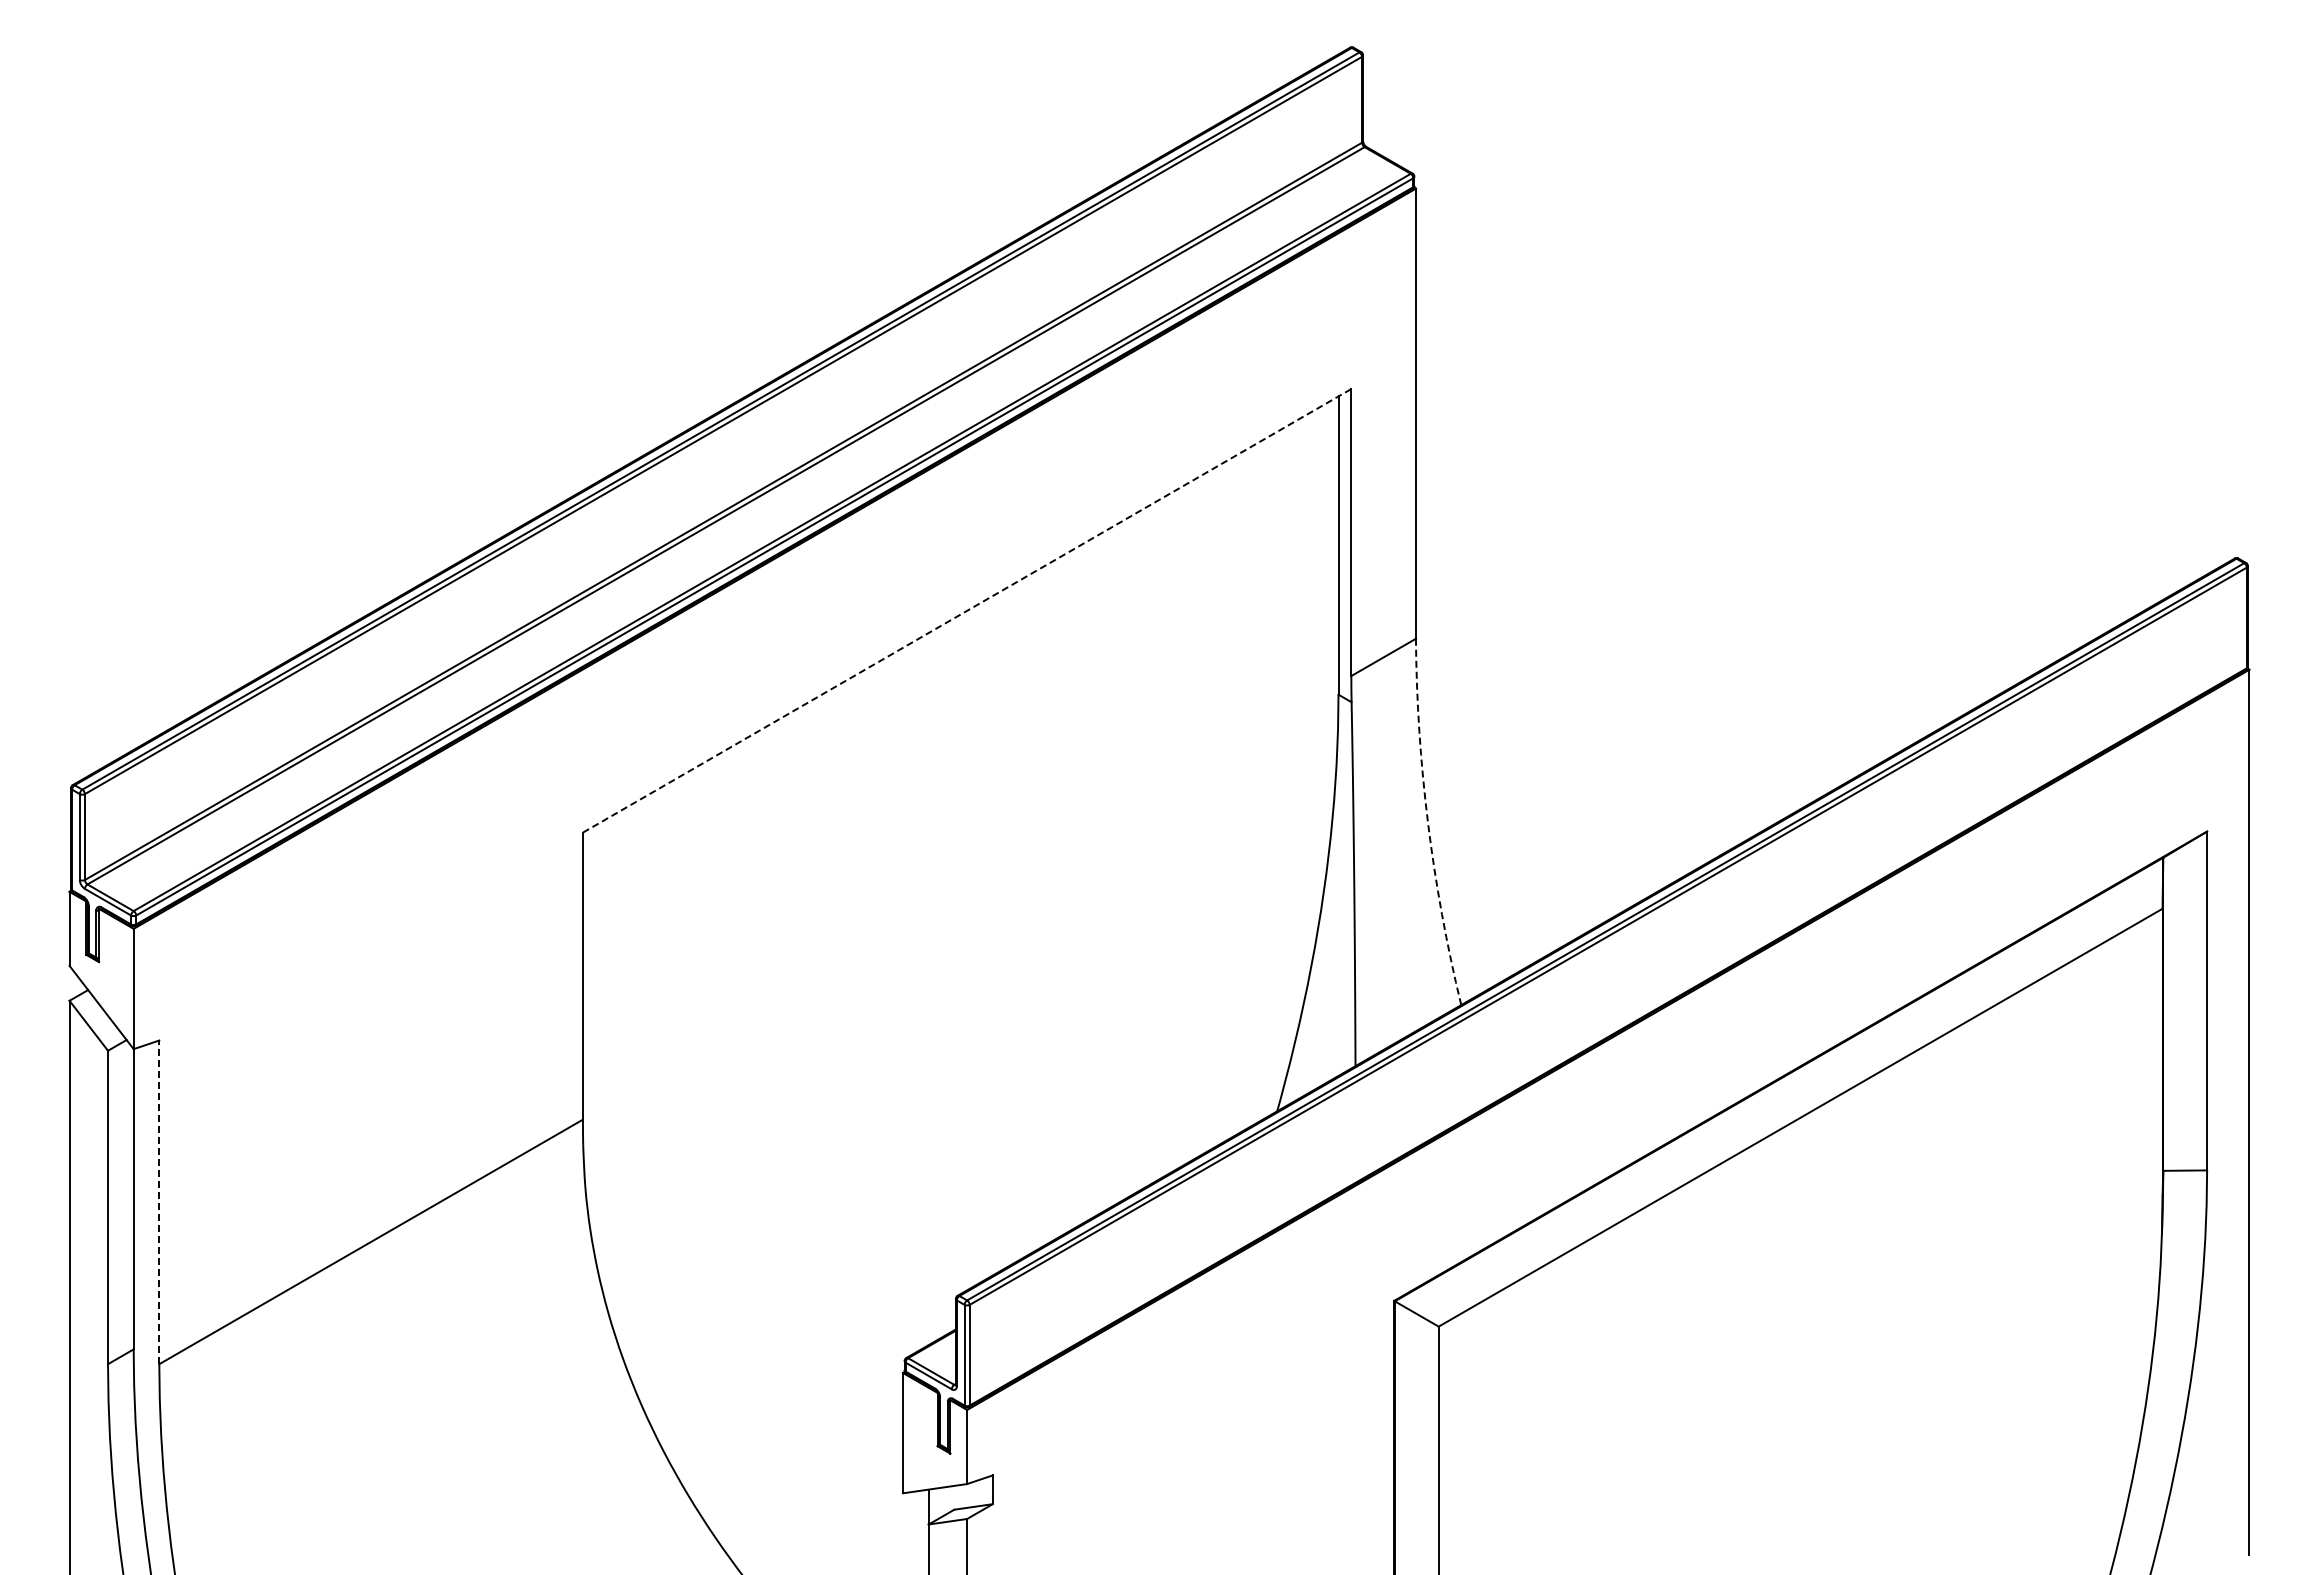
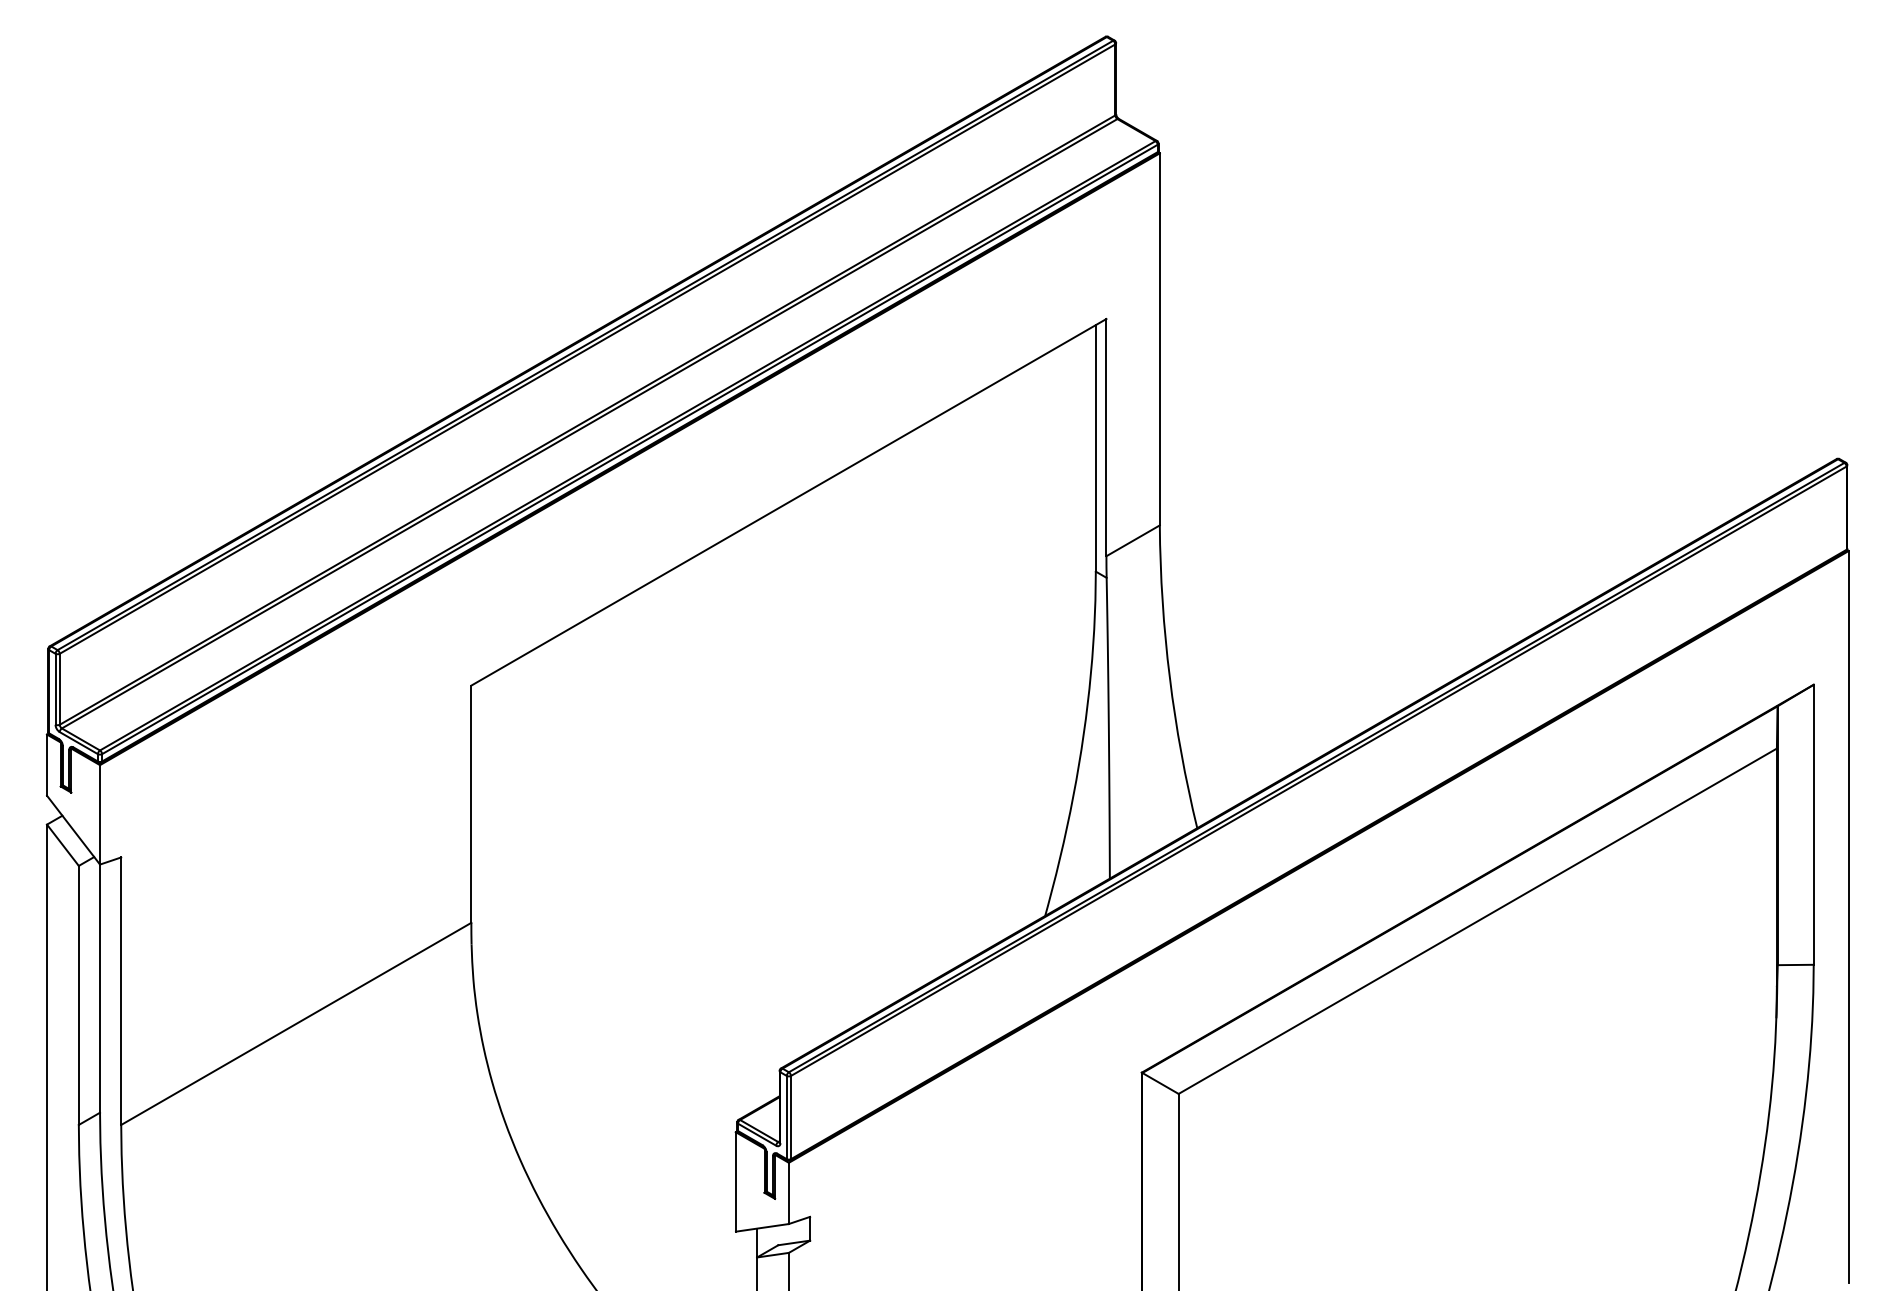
line: (967, 610) -> (789, 502), dashed -> solid
arc: (1428, 823) -> (1170, 678), dashed -> solid
line: (159, 1202) -> (121, 991), dashed -> solid

